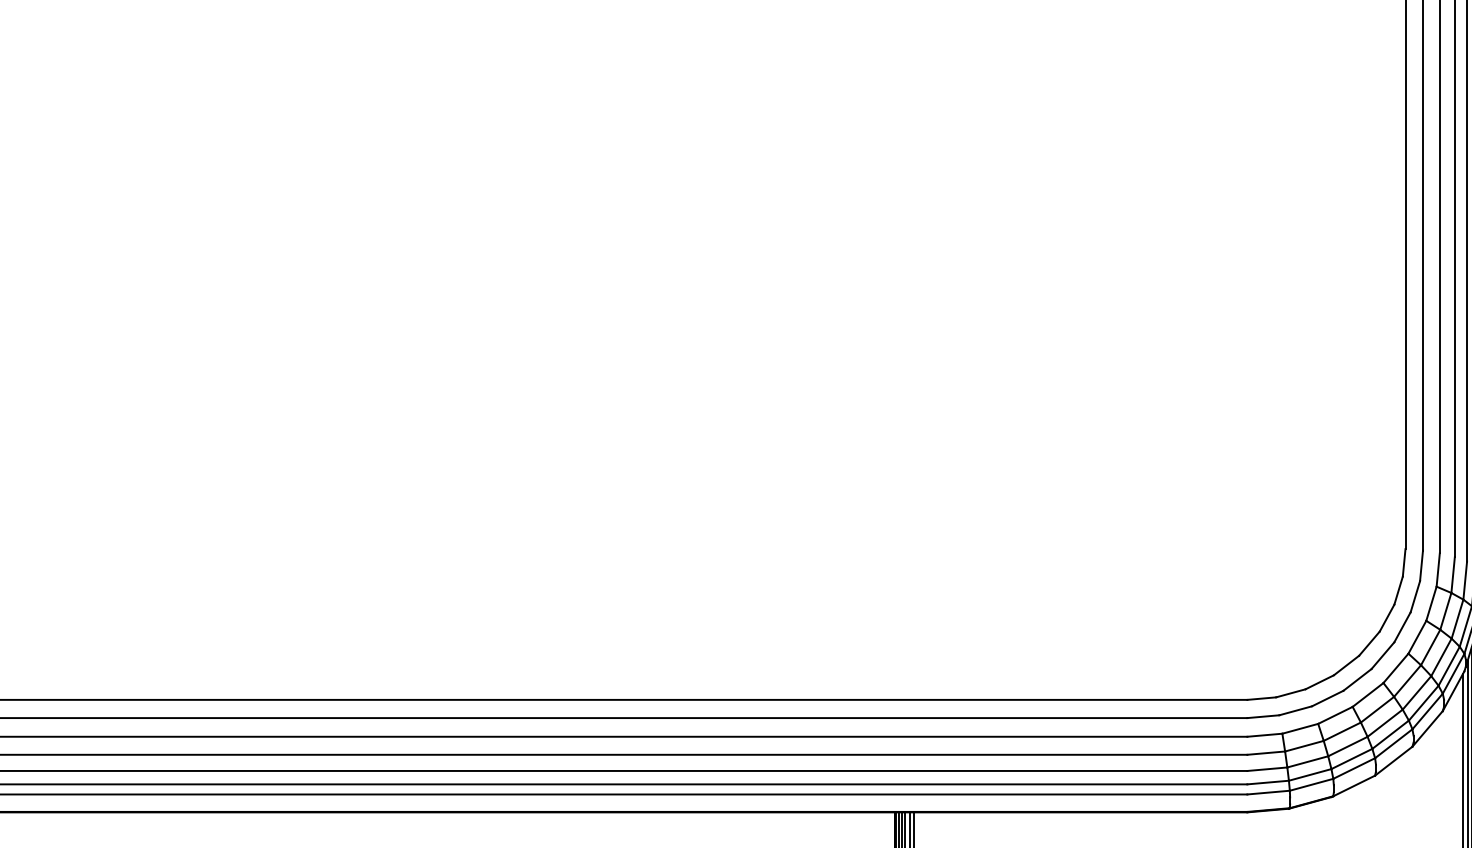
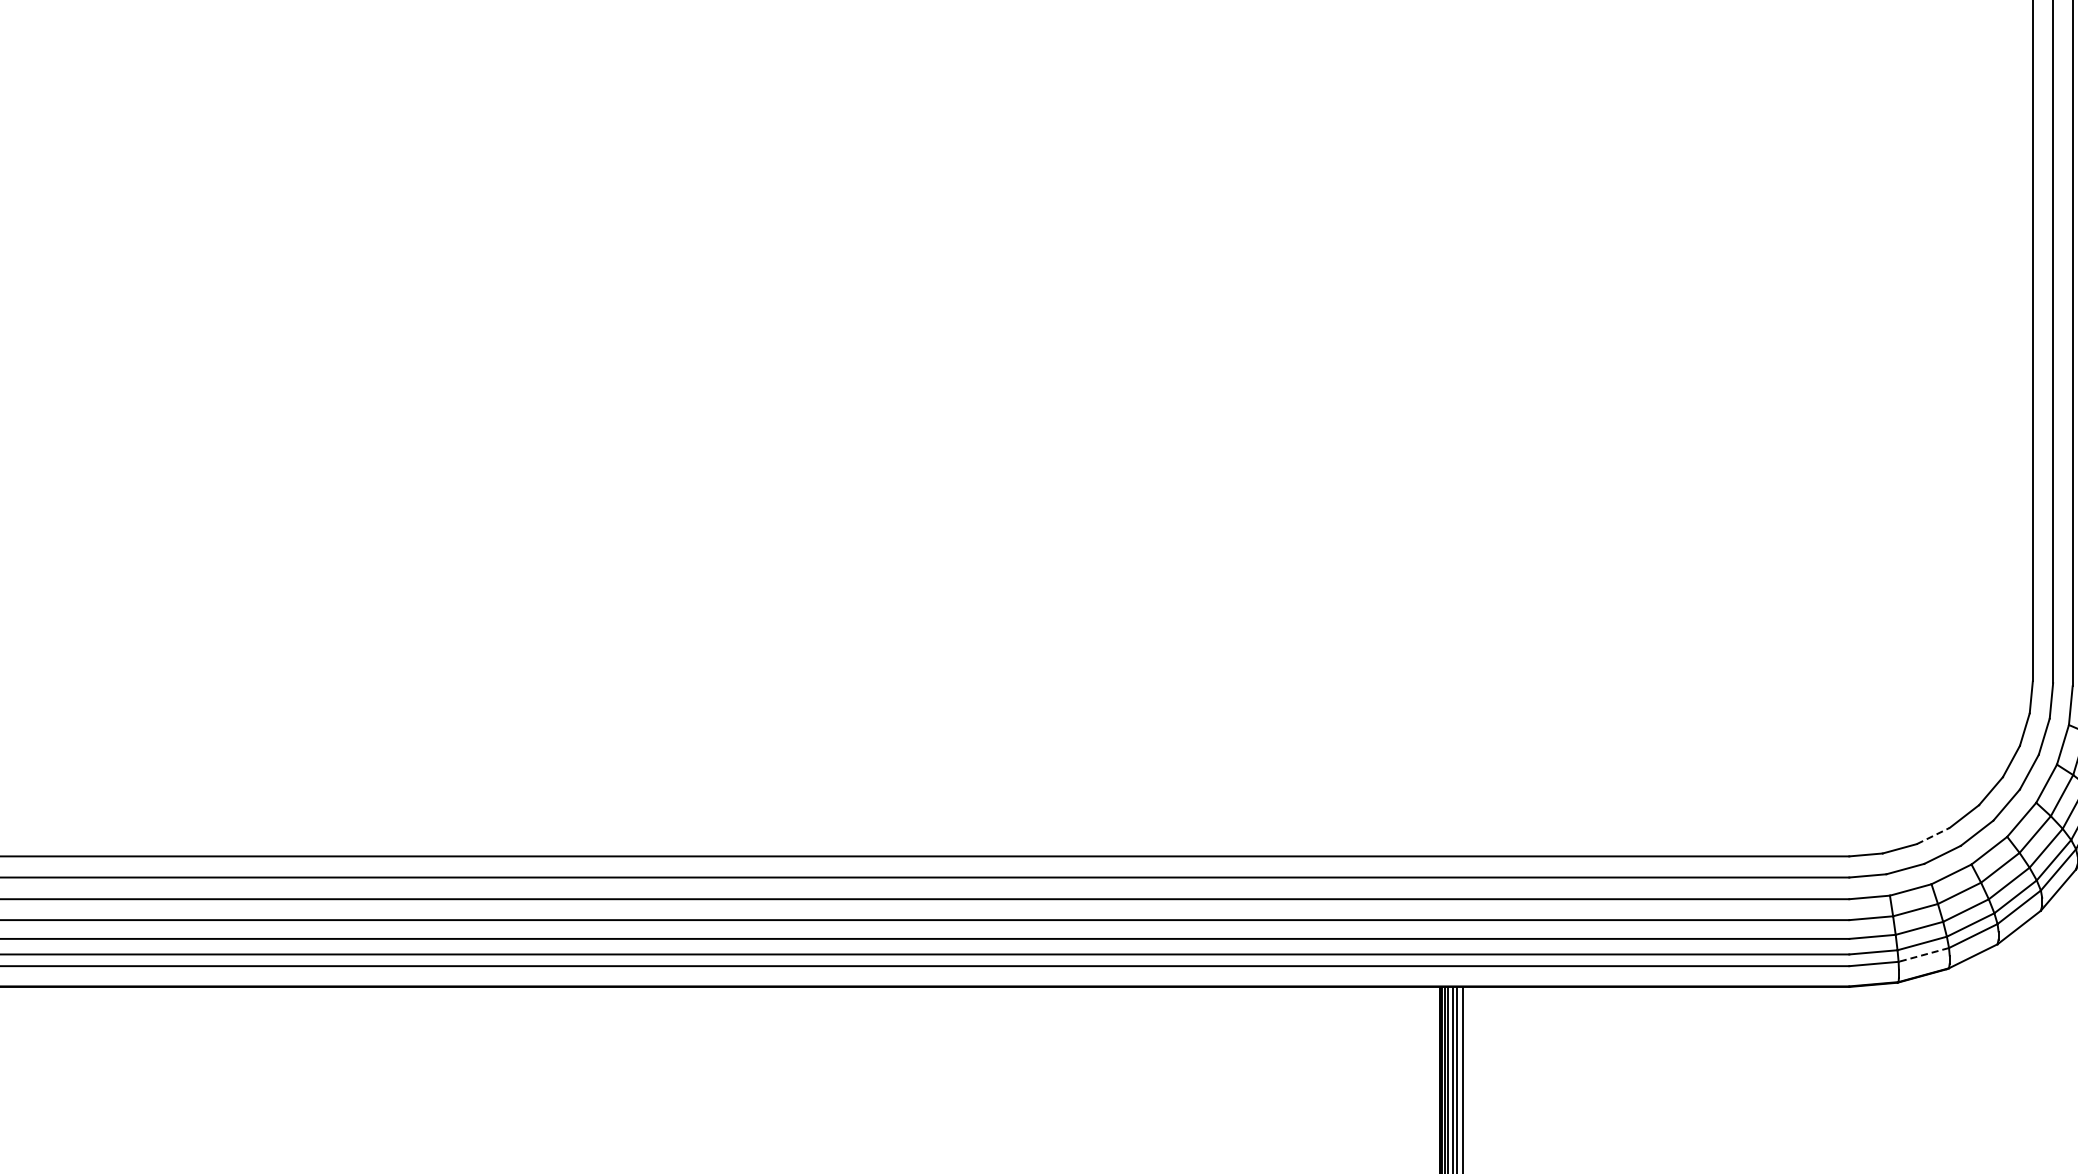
line: (1319, 681) -> (1933, 835), solid -> dashed
line: (1311, 785) -> (1923, 955), solid -> dashed

